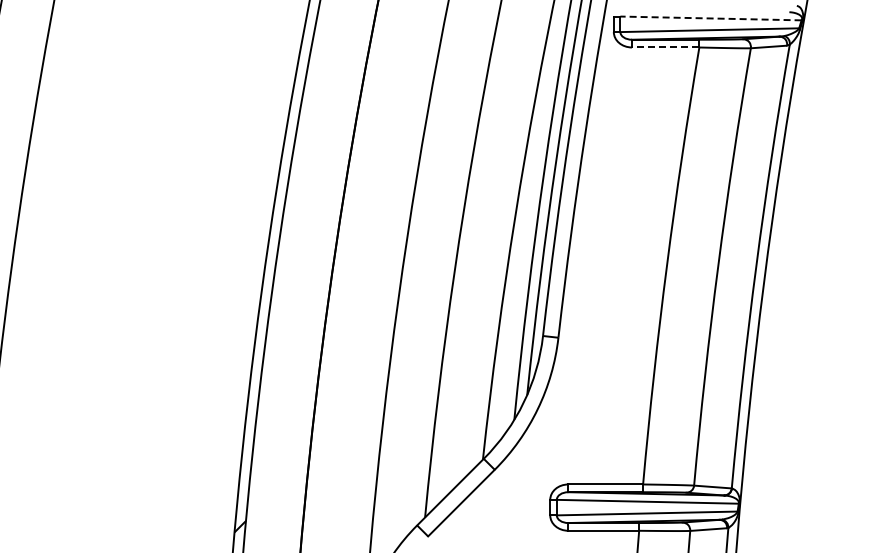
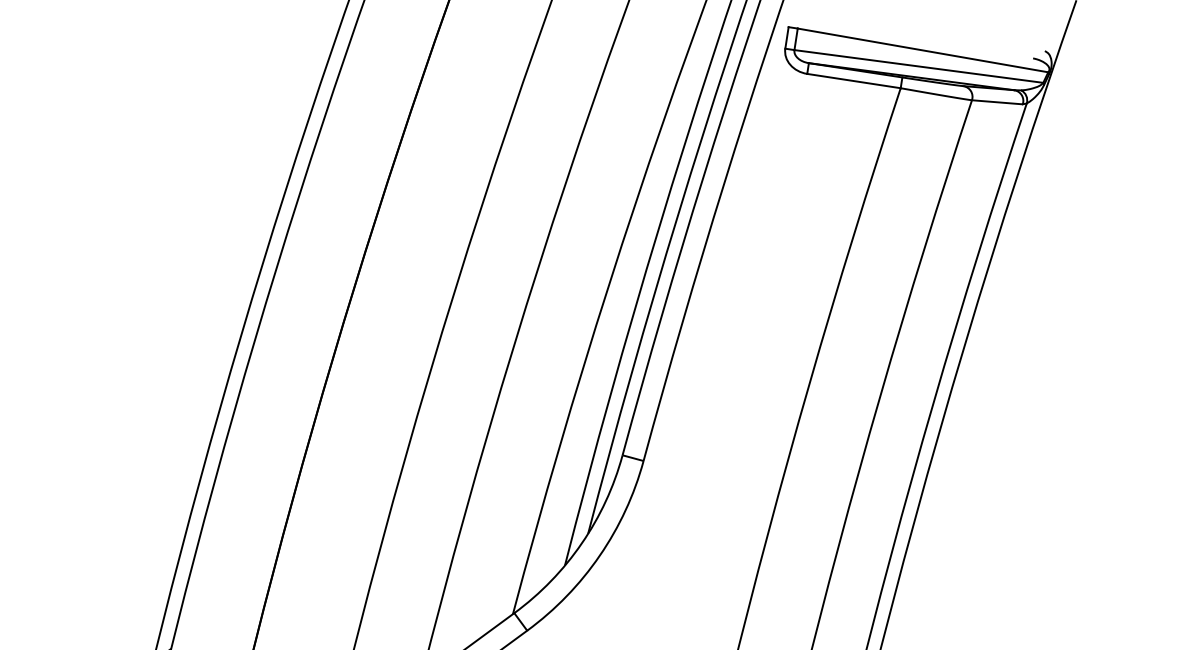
line: (710, 18) -> (922, 50), dashed -> solid
line: (665, 47) -> (853, 81), dashed -> solid

